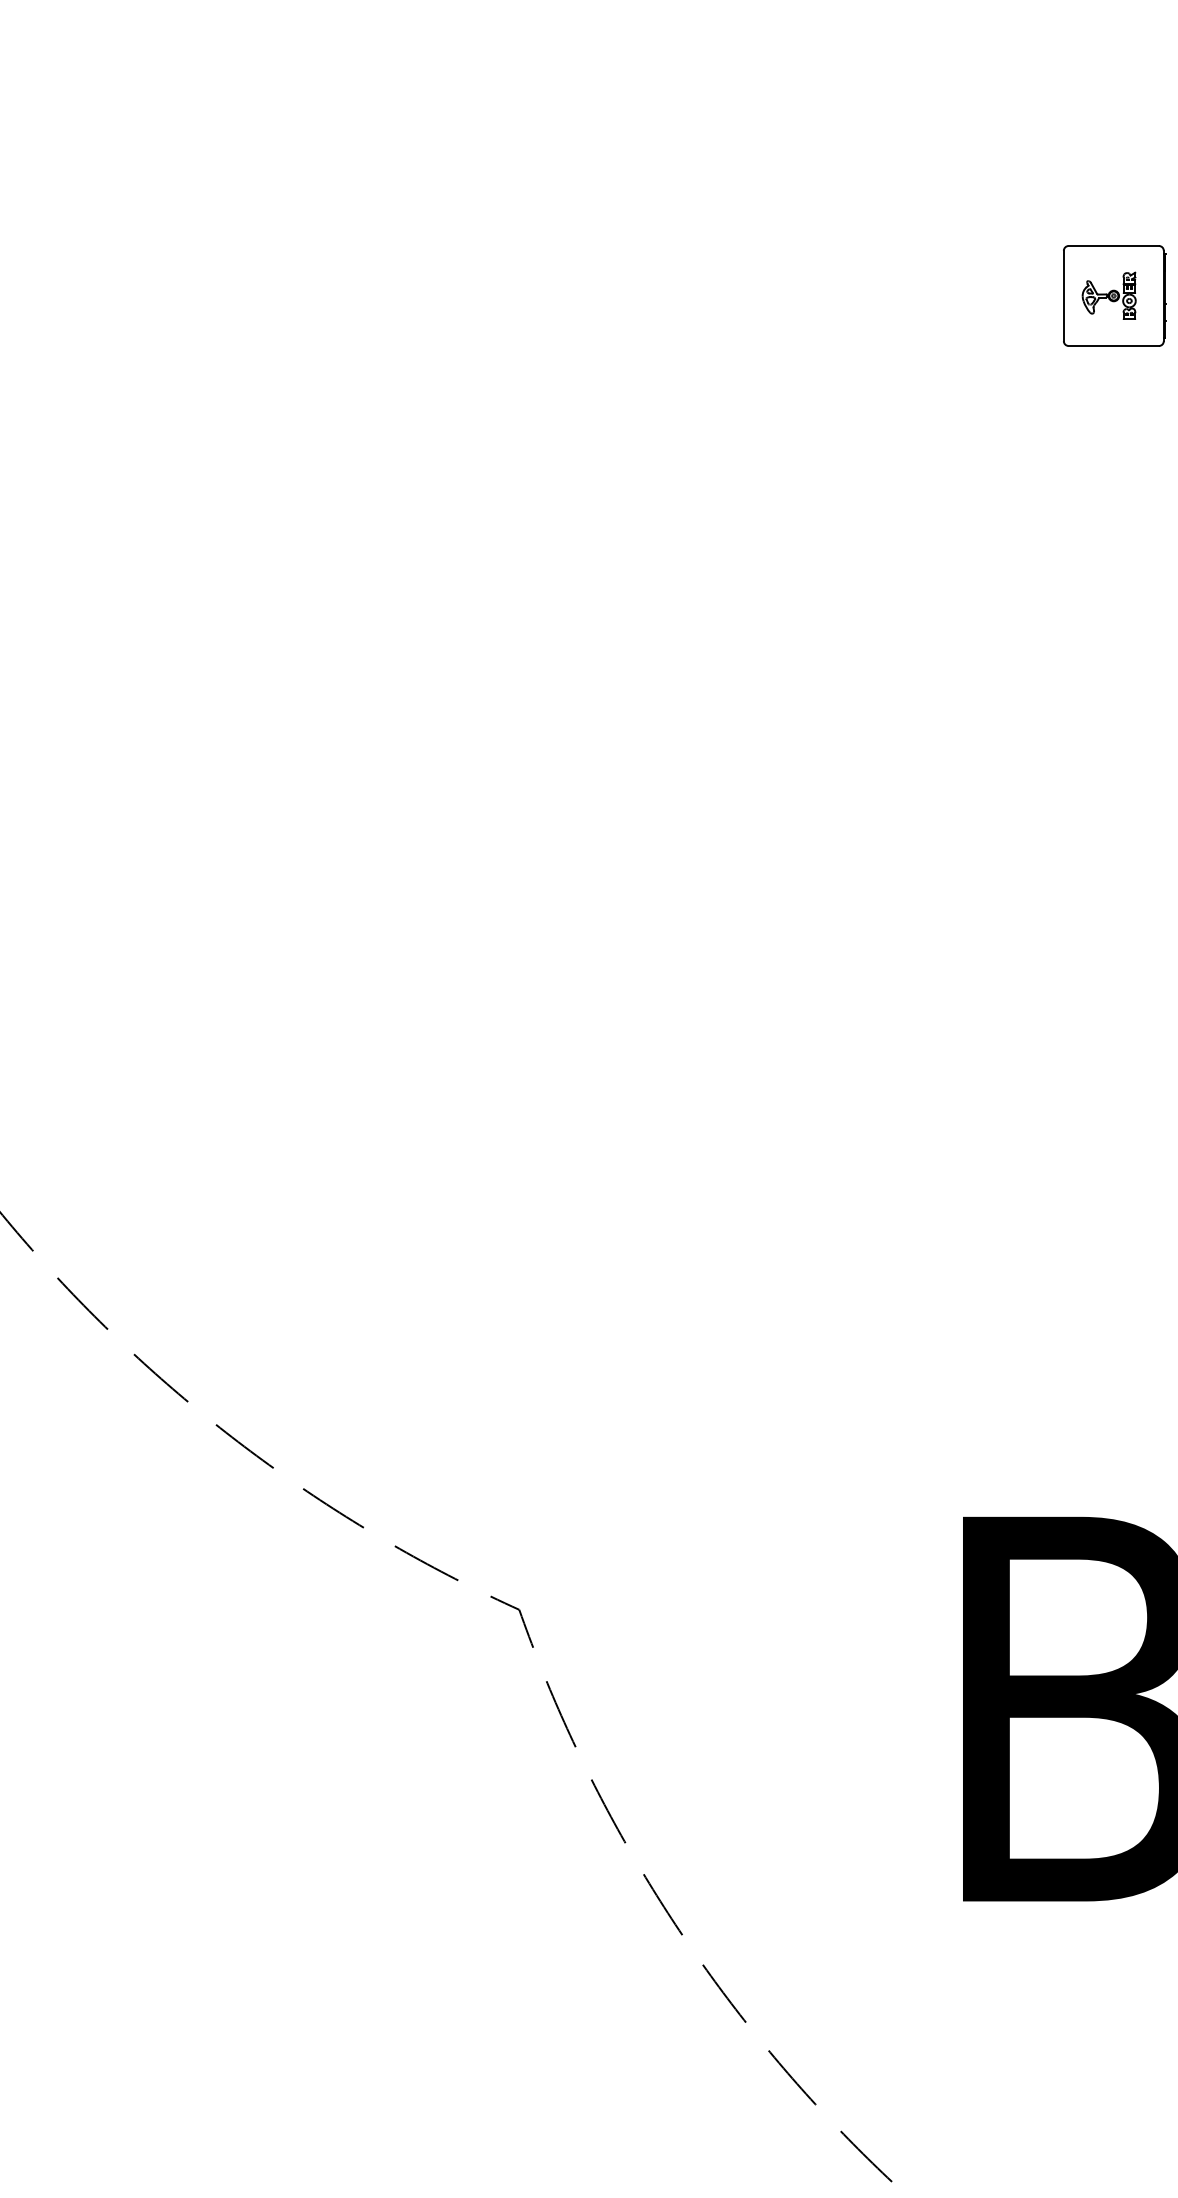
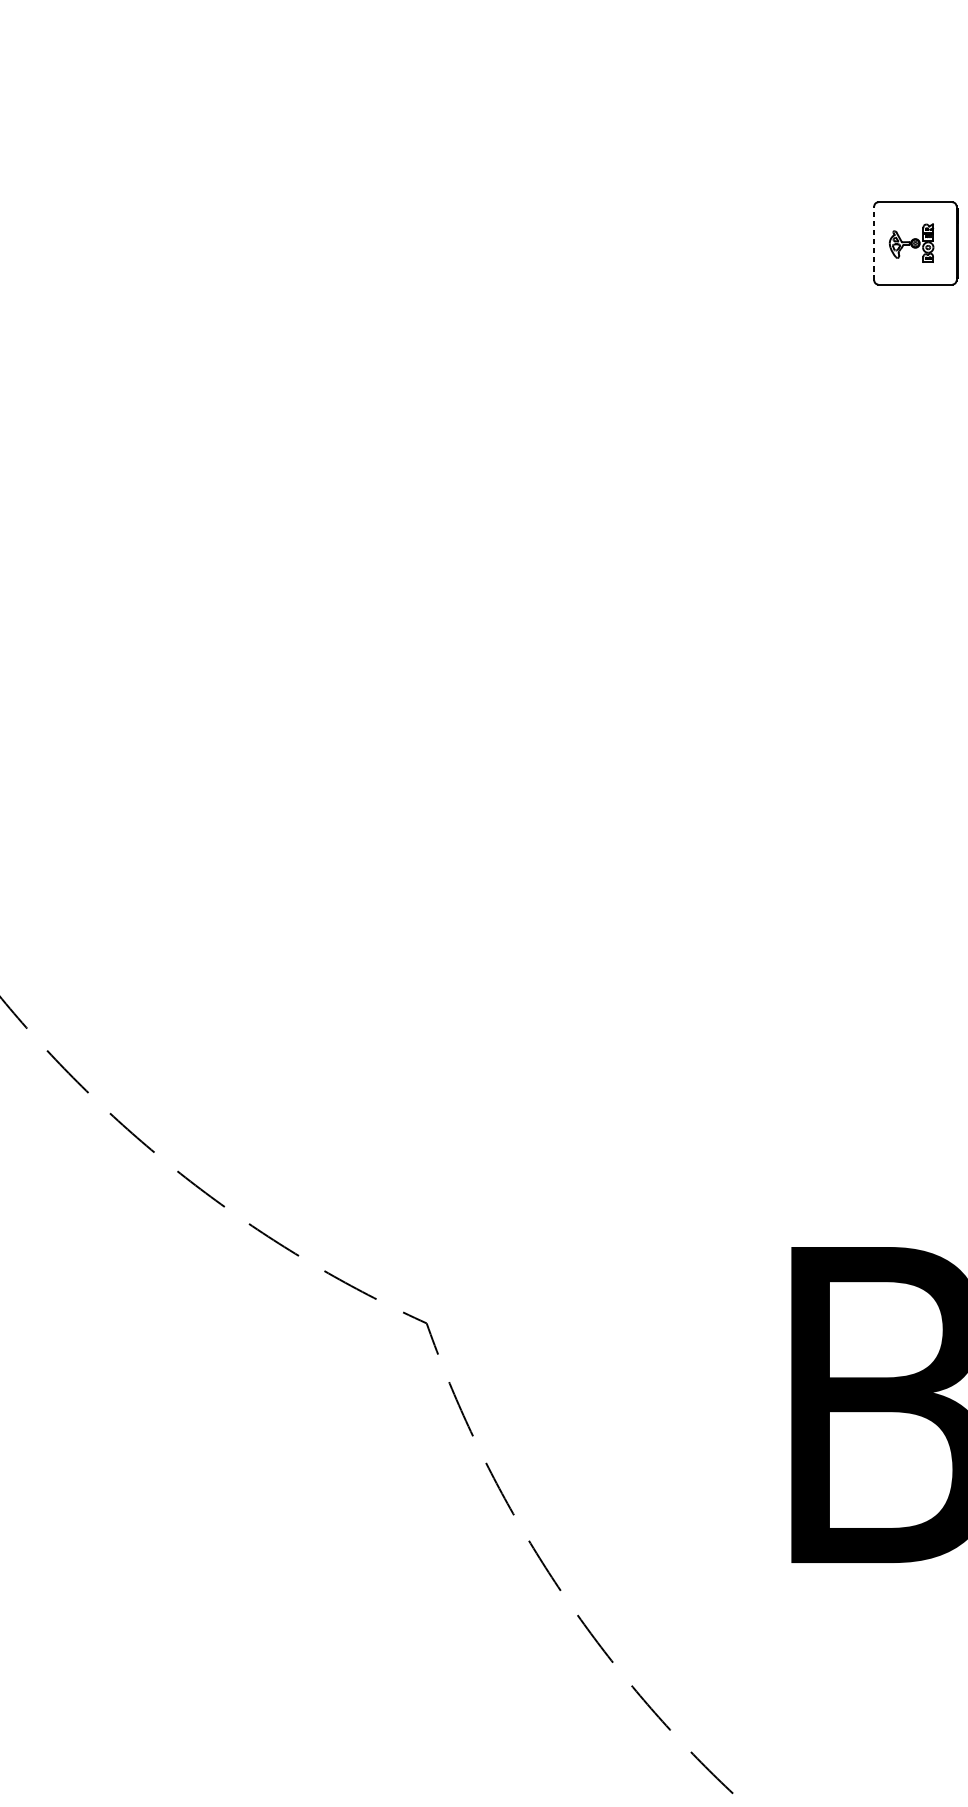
line: (1063, 295) -> (874, 243), solid -> dashed

